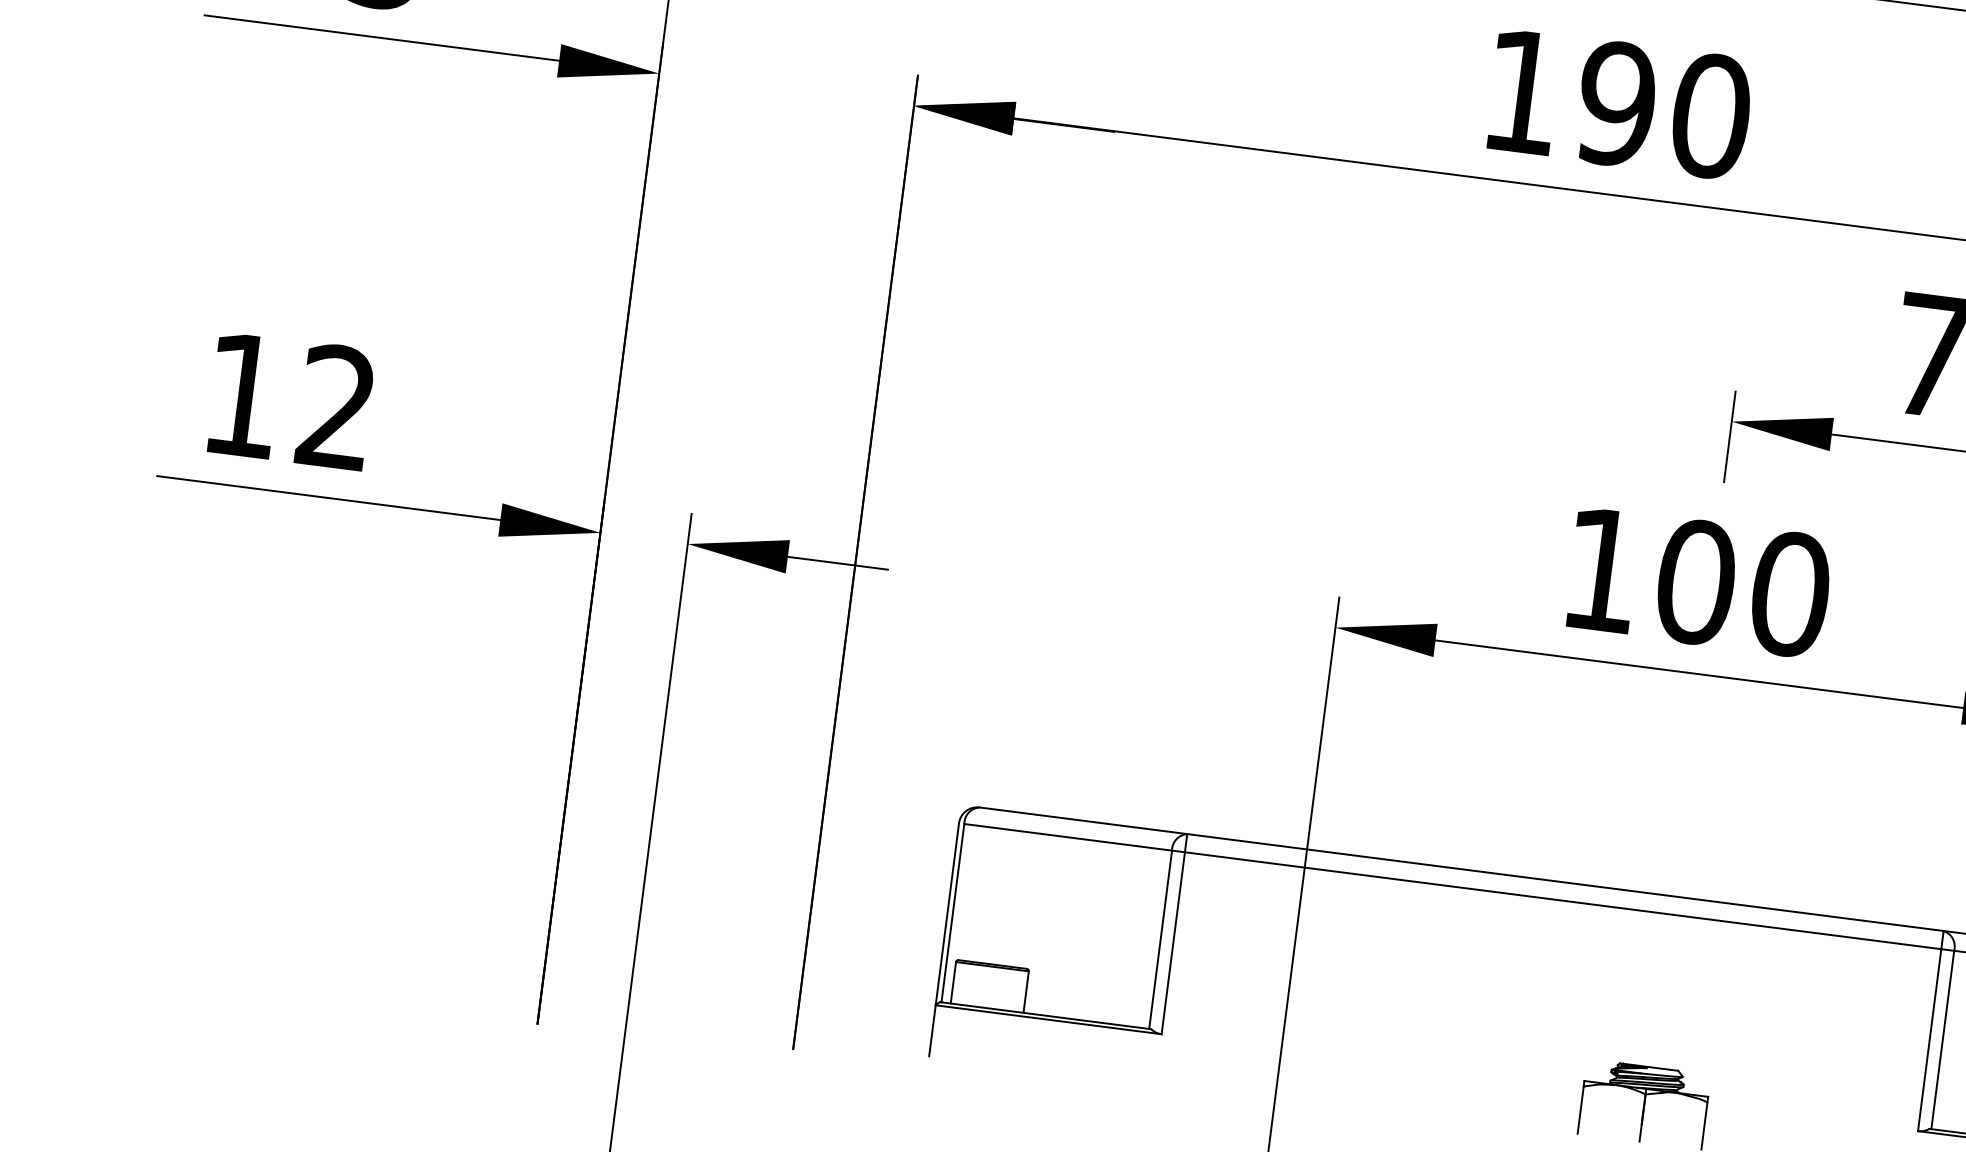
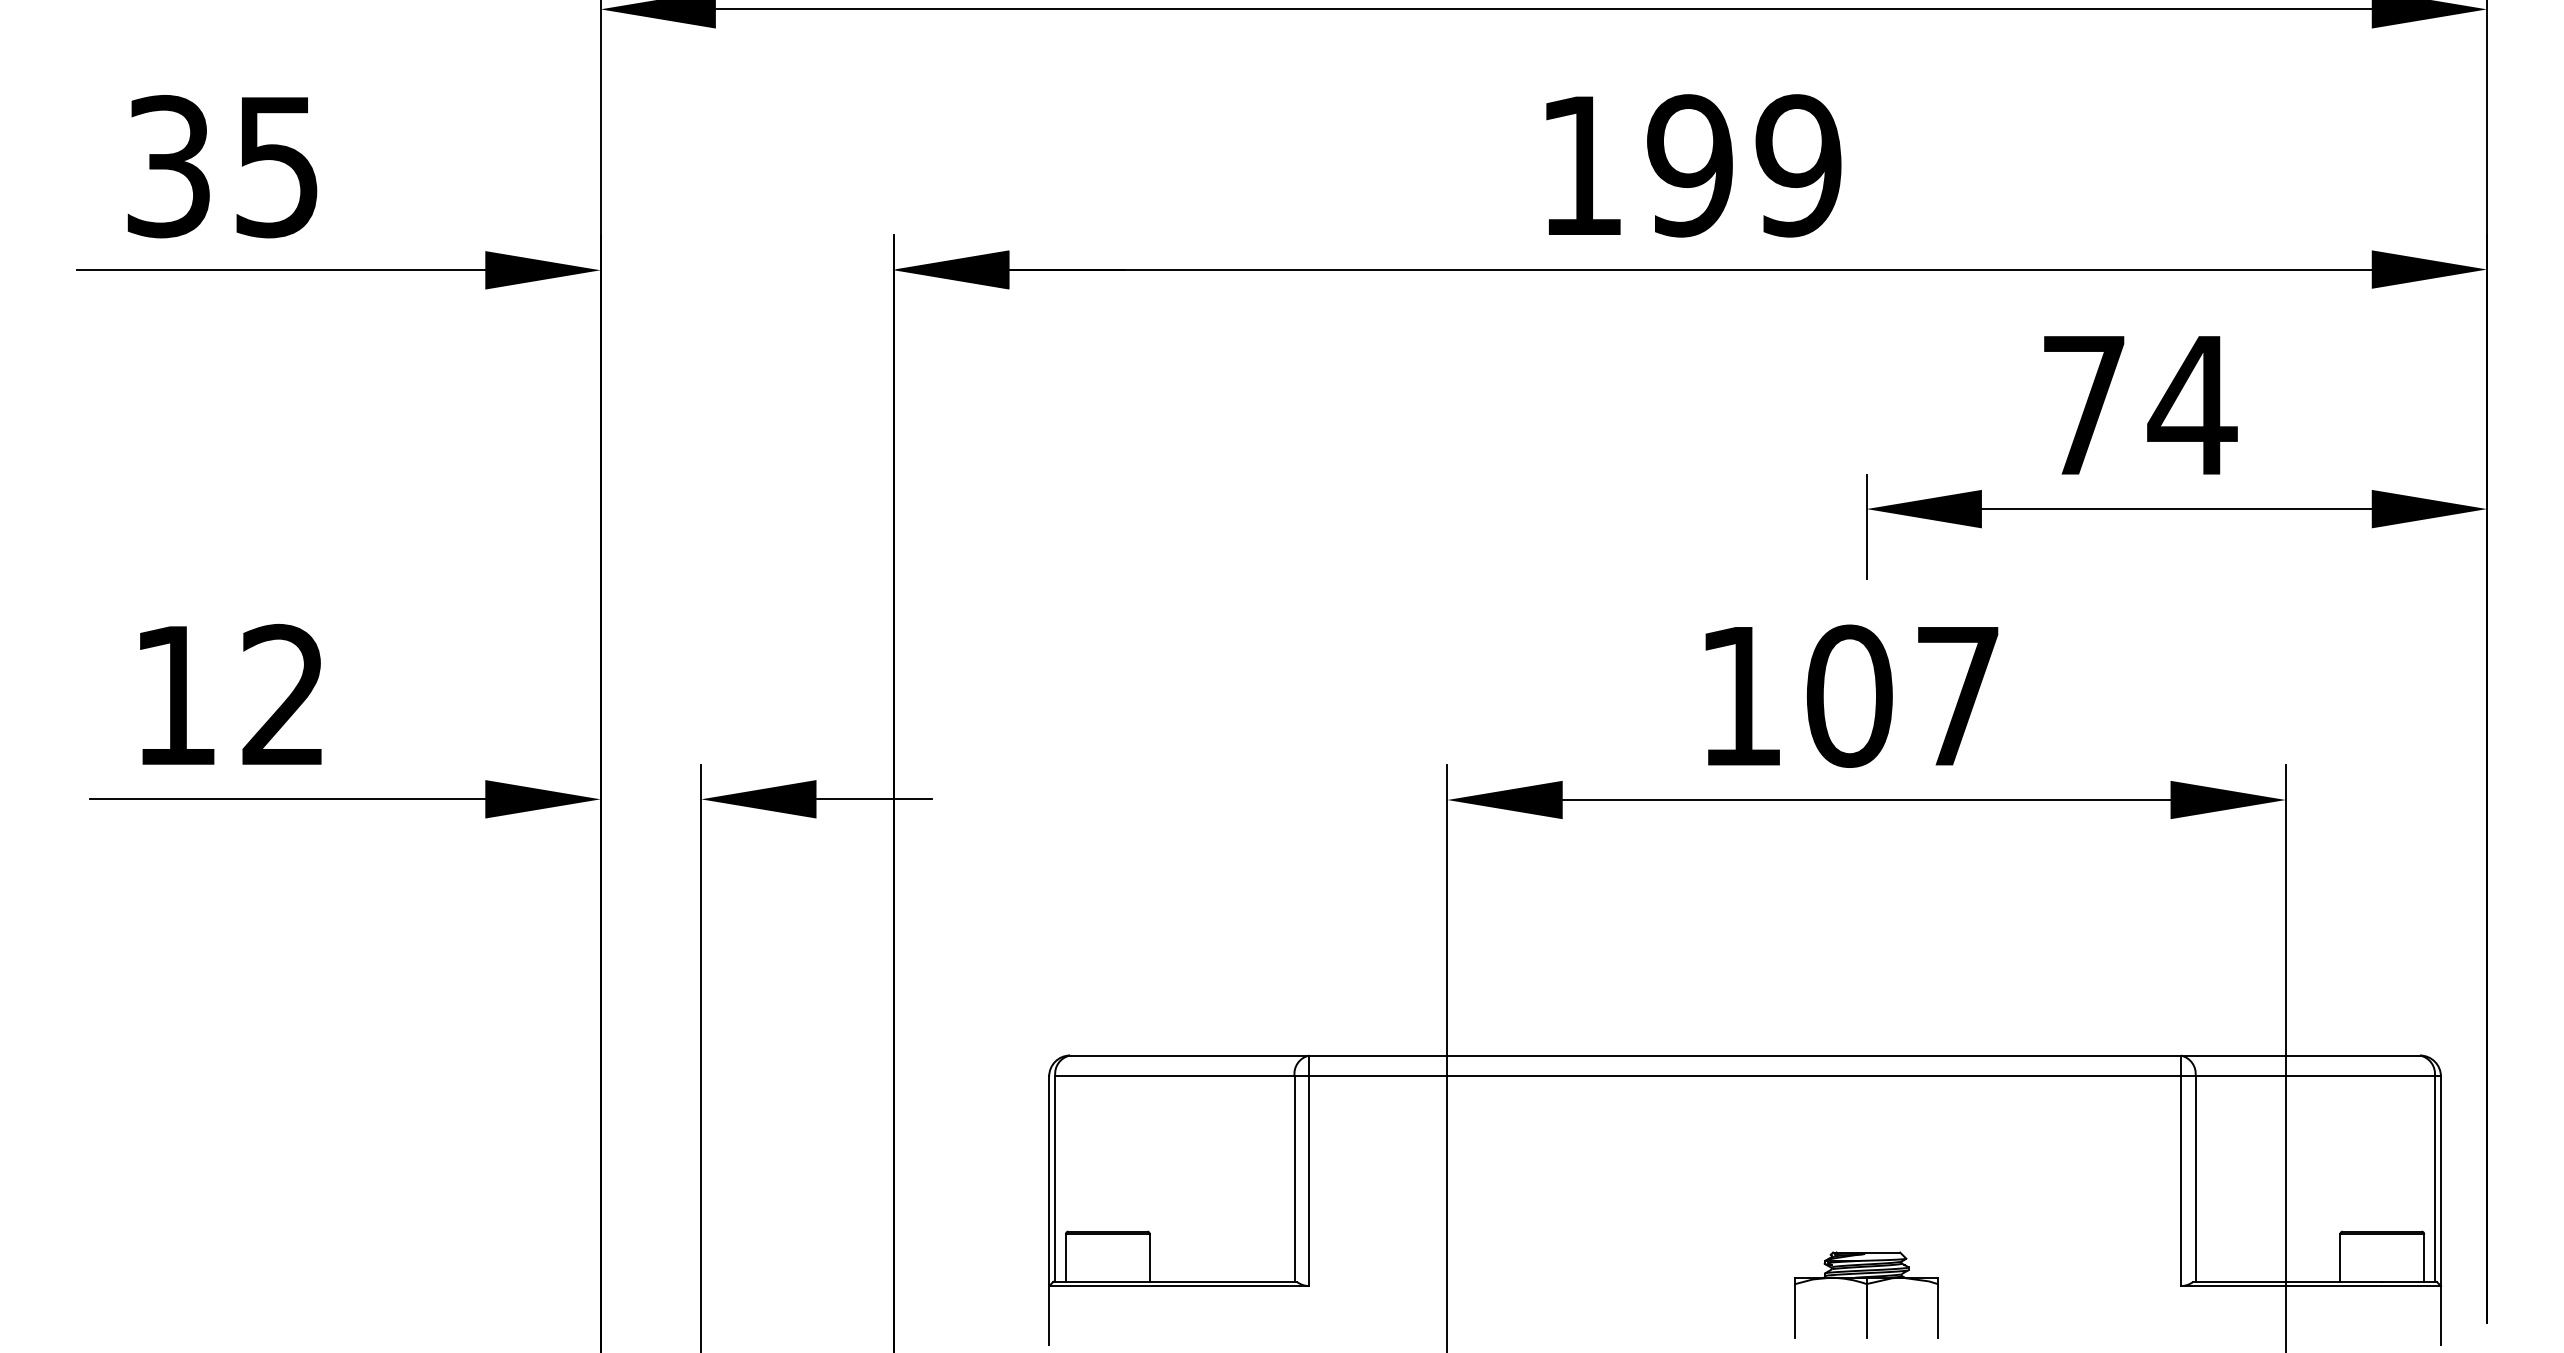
text: (1710, 115) -> (1798, 165), 190 -> 199
text: (1790, 593) -> (1958, 695), 100 -> 107

